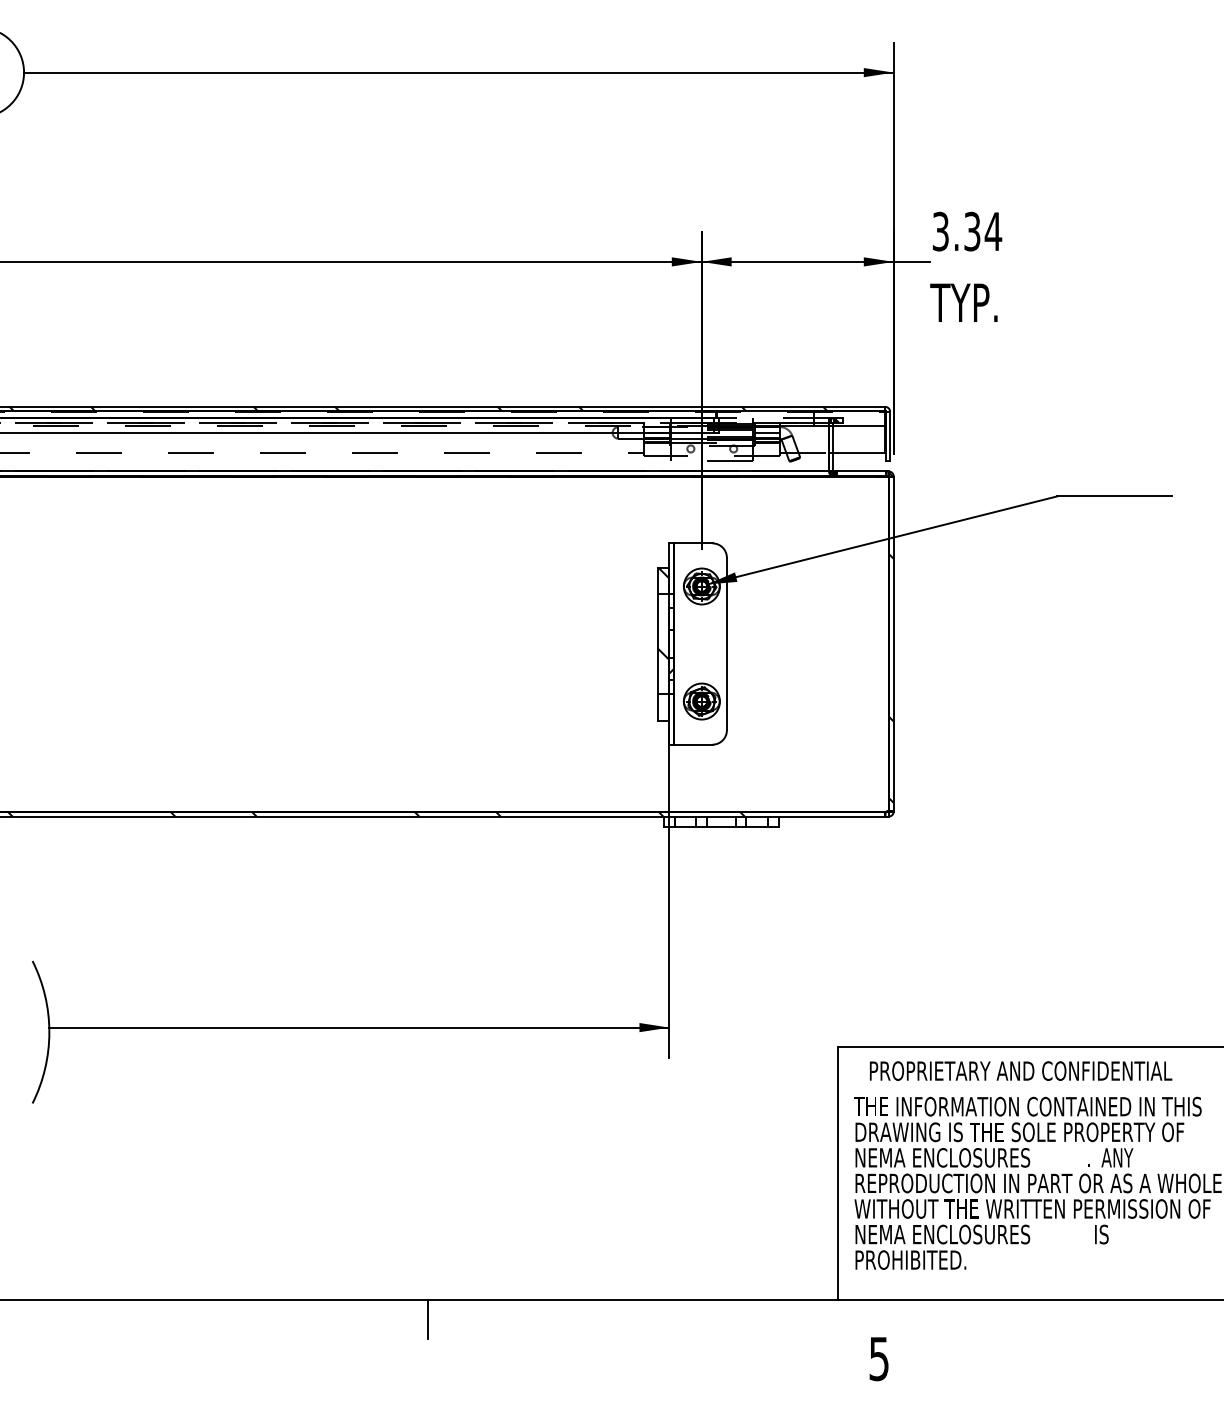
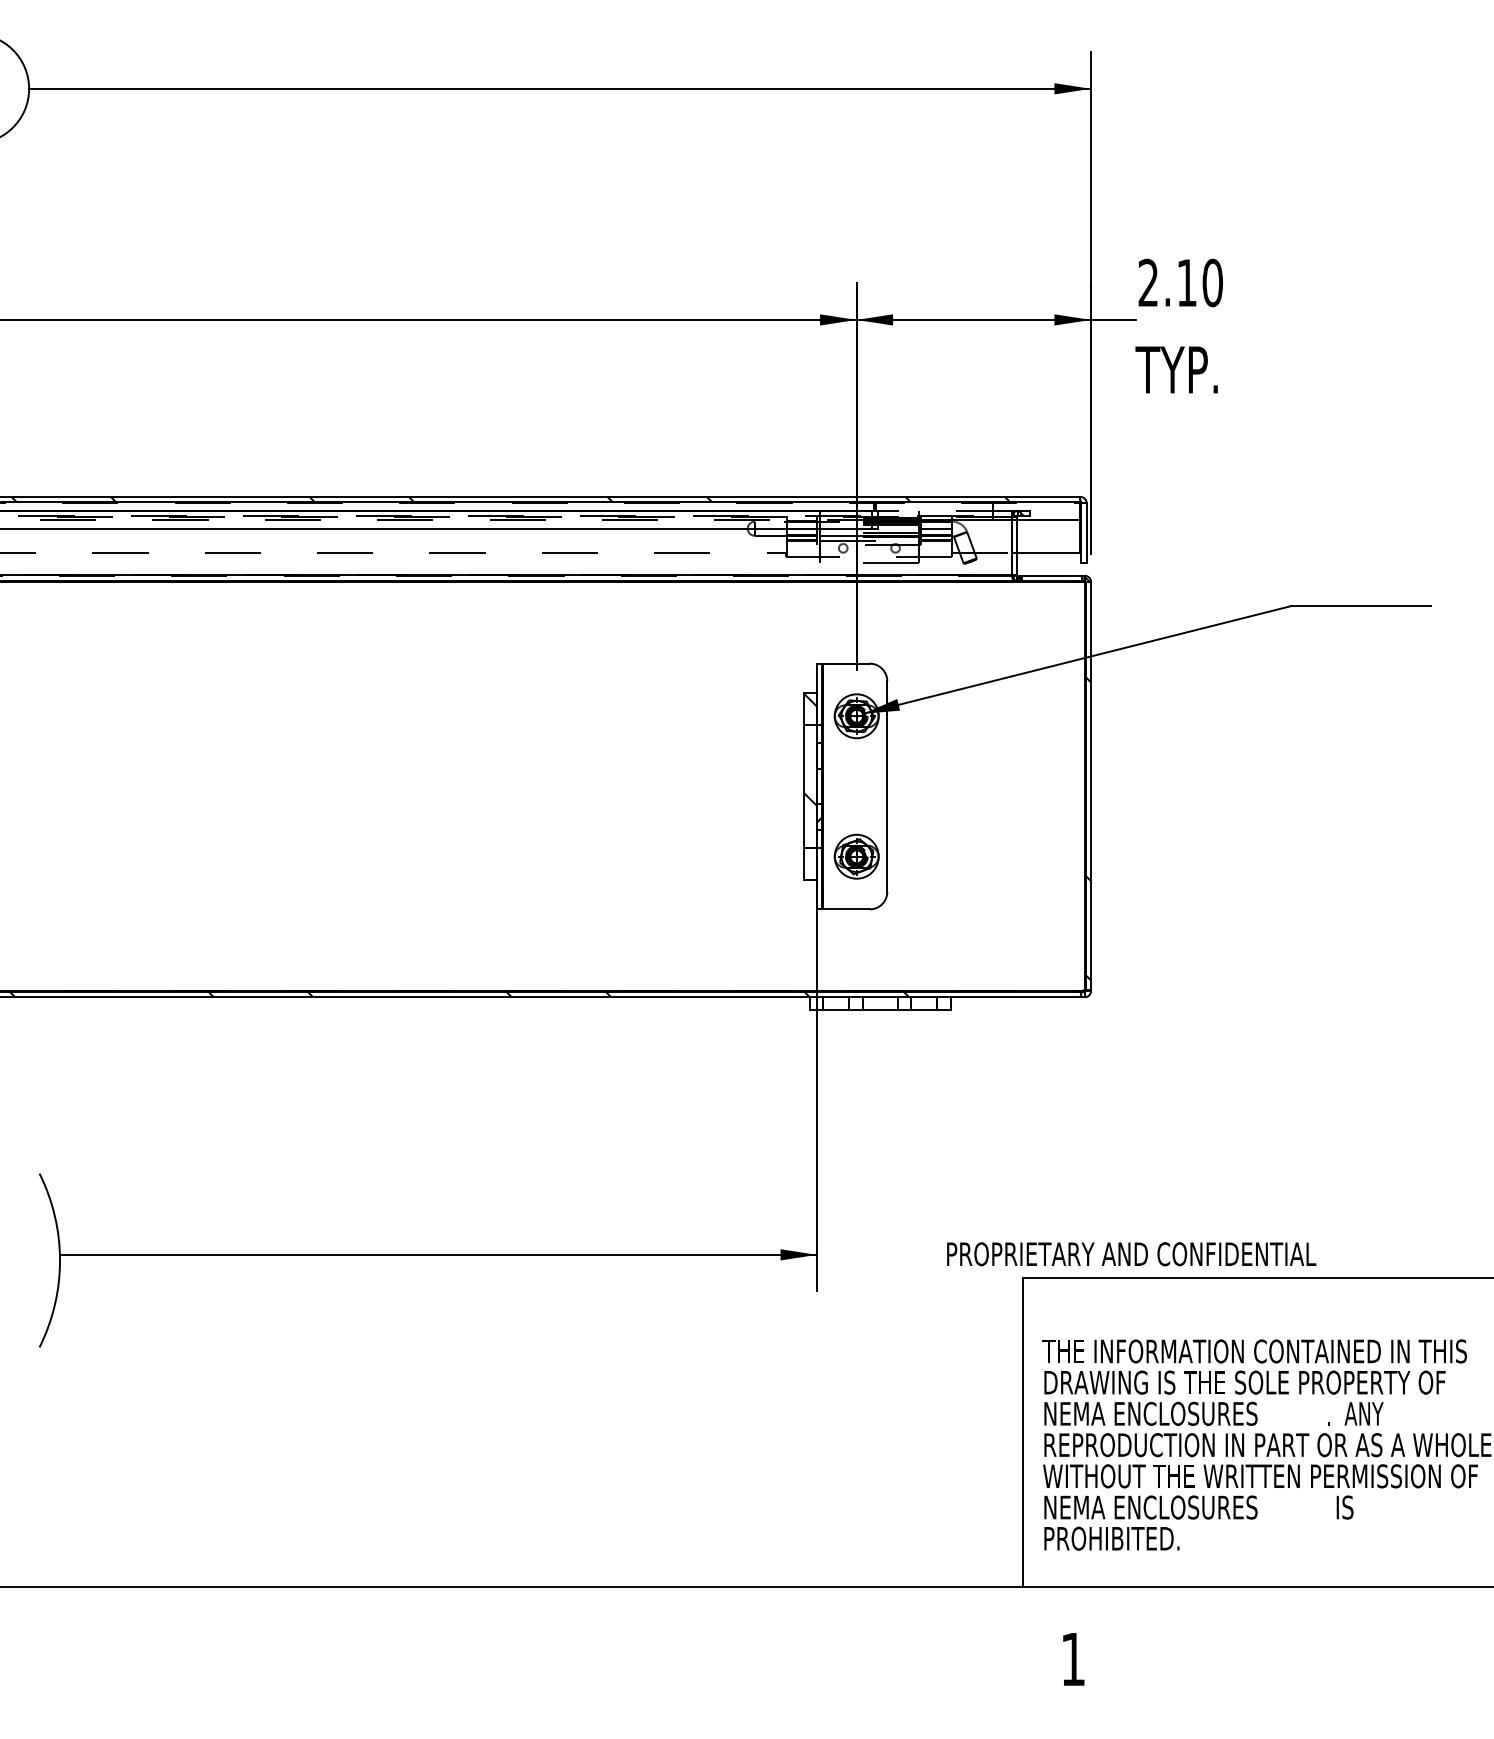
text: (967, 231) -> (1181, 282), 3.34 -> 2.10
text: (1021, 1070) -> (1132, 1253), moved
line: (428, 1318) -> (522, 1610), removed
text: (878, 1359) -> (1072, 1660), 5 -> 1

